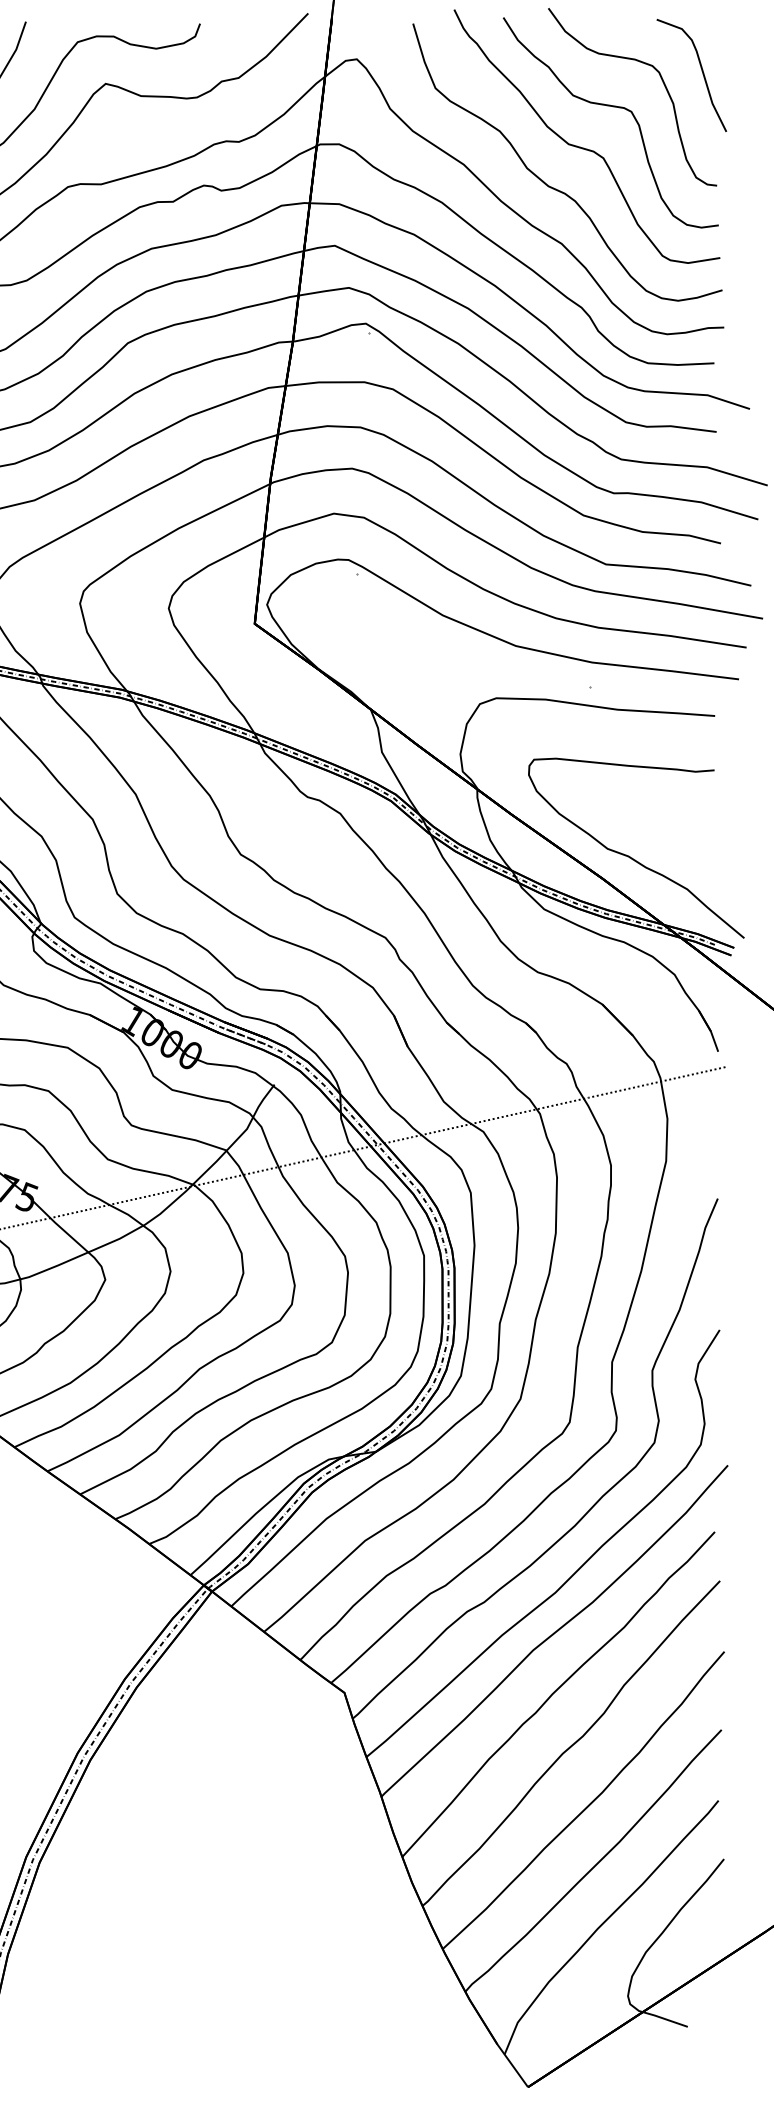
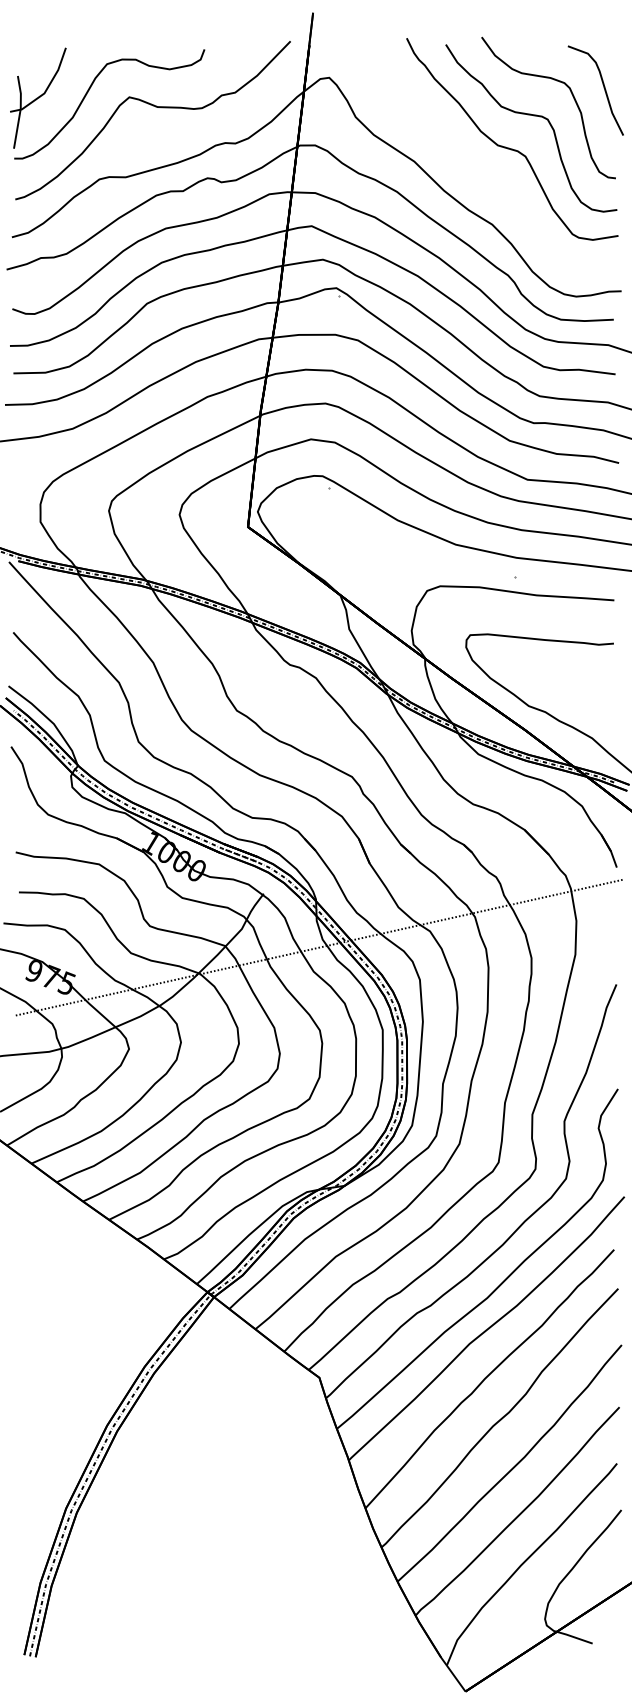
curve: (556, 188) -> (488, 180), removed

